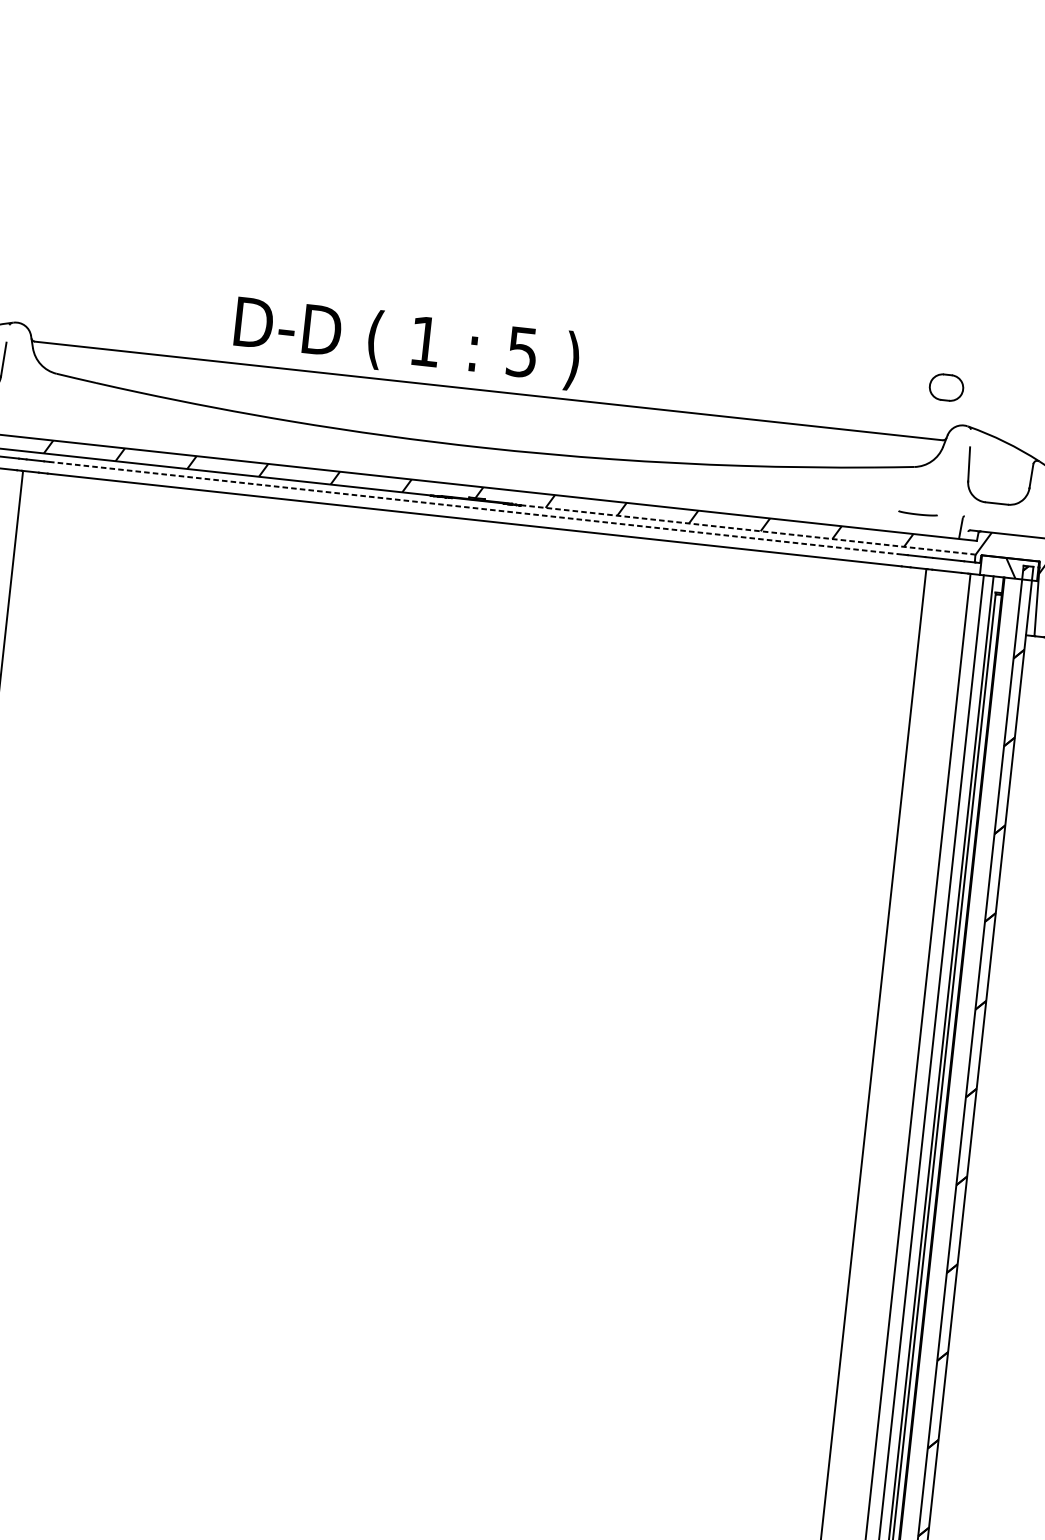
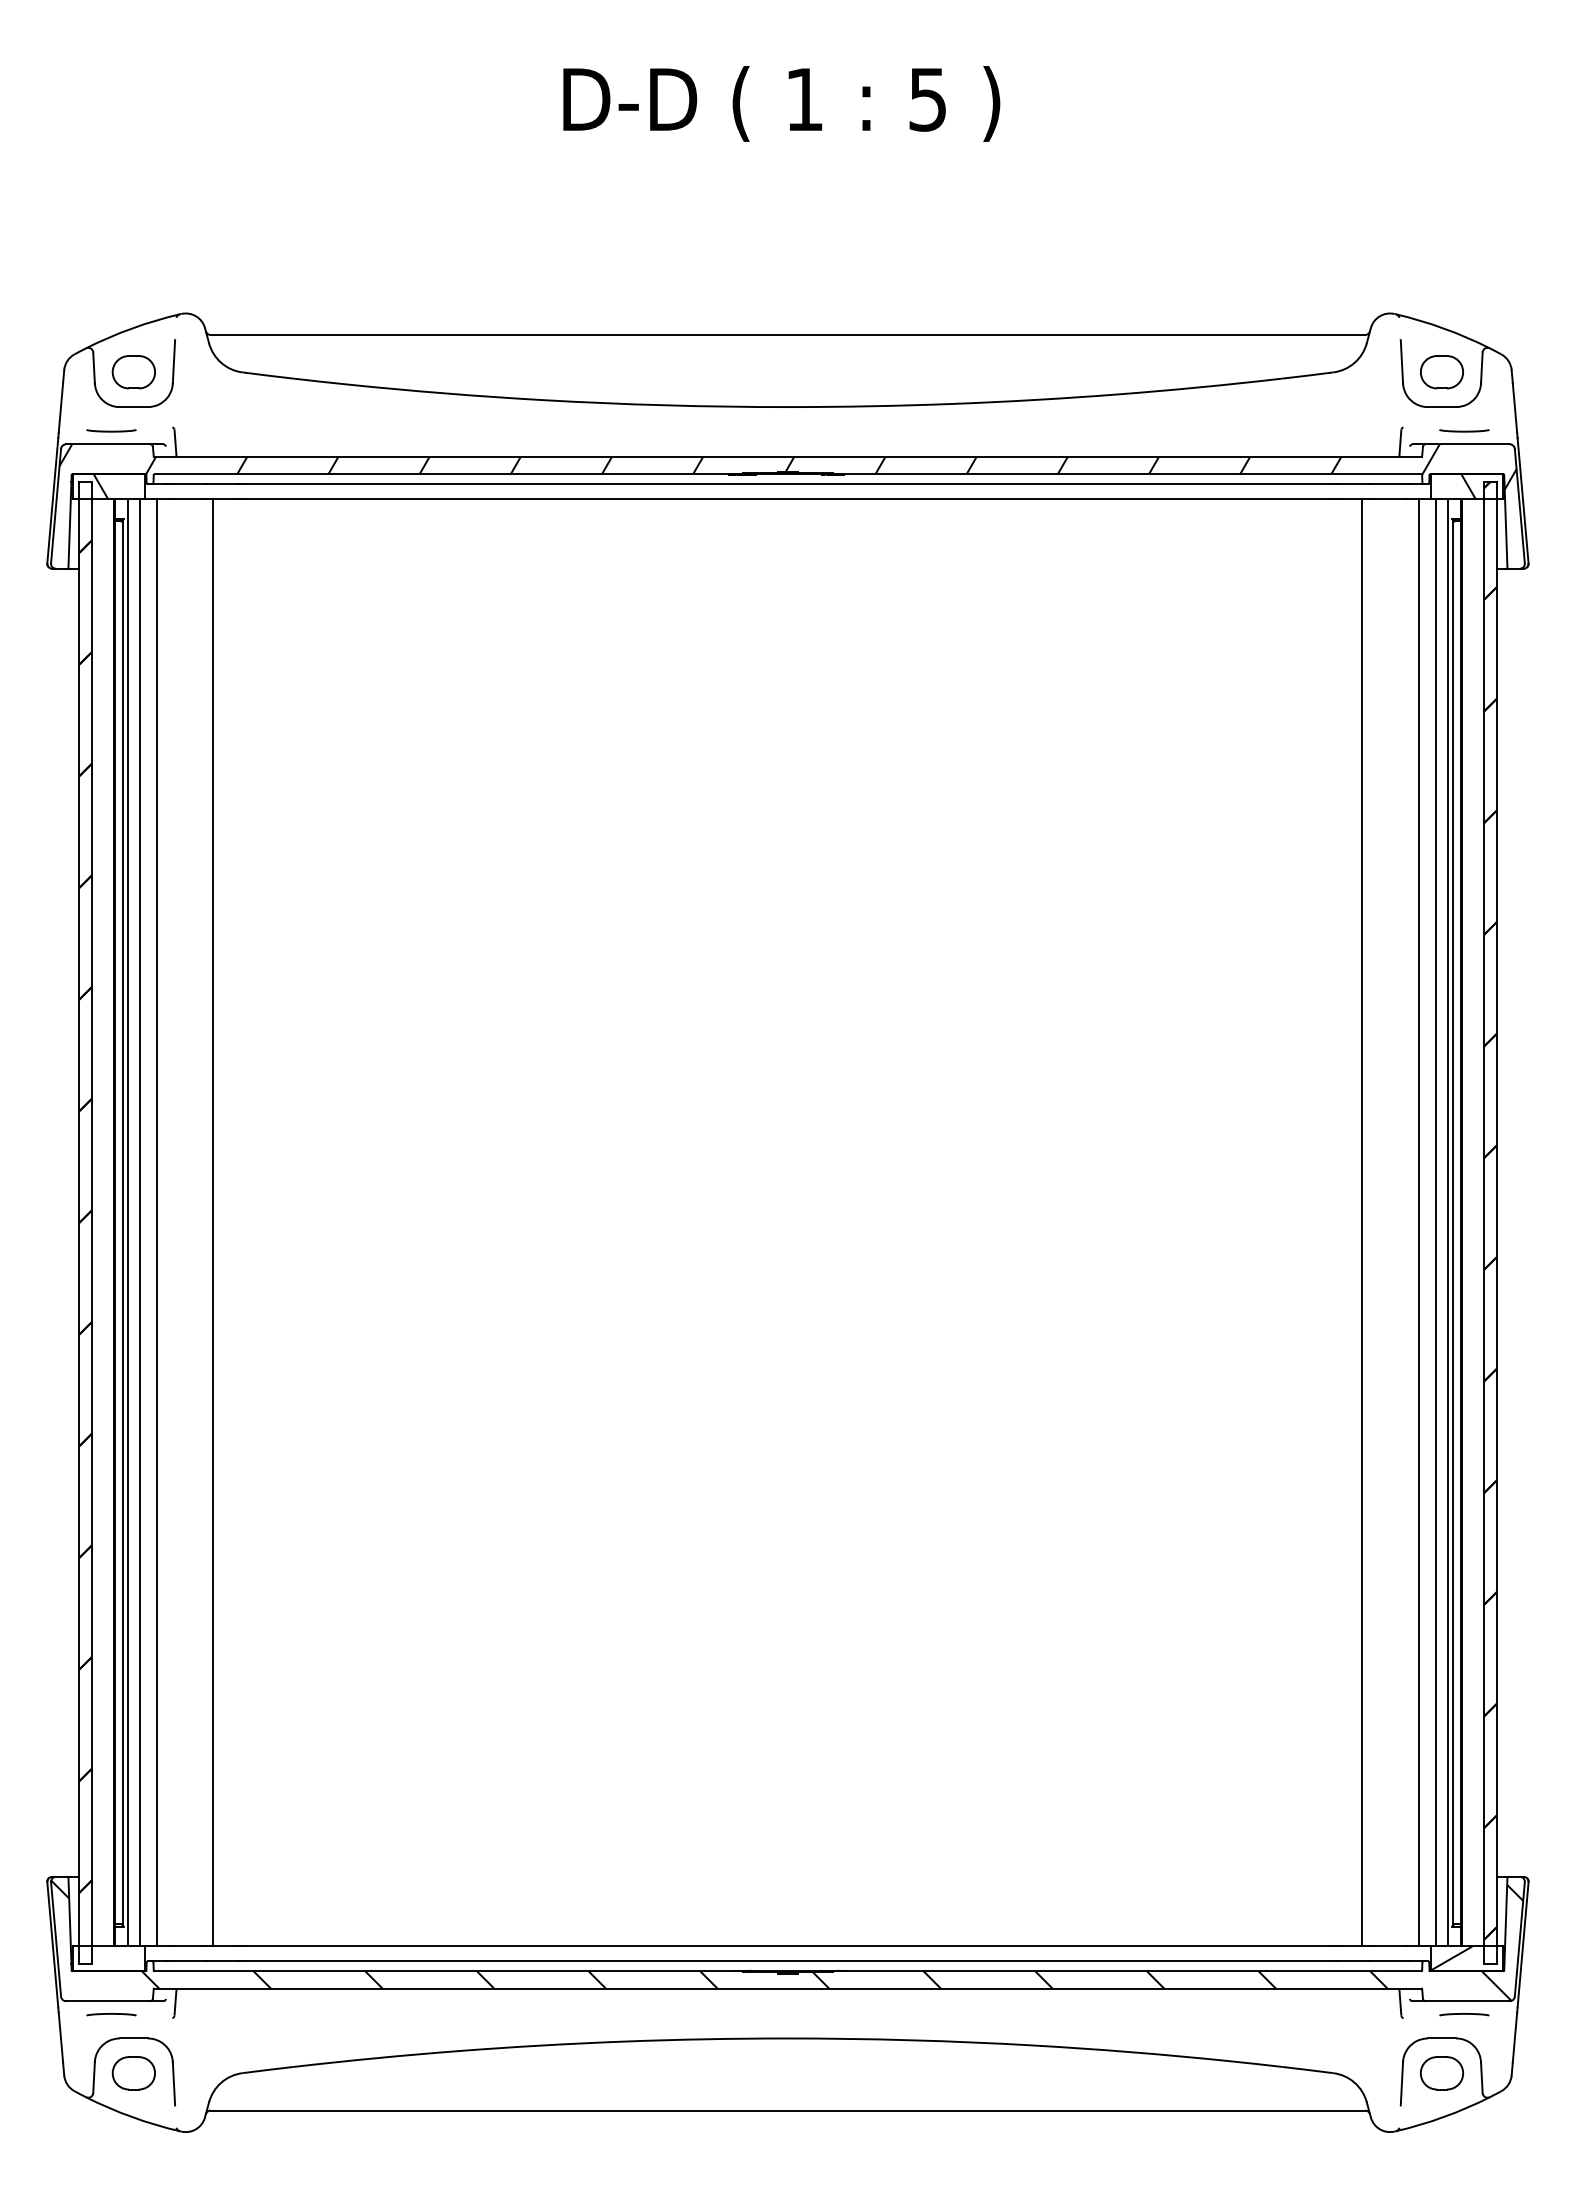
text: (406, 342) -> (781, 103), moved
part: (946, 387) -> (1441, 372), moved
line: (476, 508) -> (788, 484), dashed -> solid
line: (918, 513) -> (1464, 430), moved
line: (743, 529) -> (1127, 474), dashed -> solid

